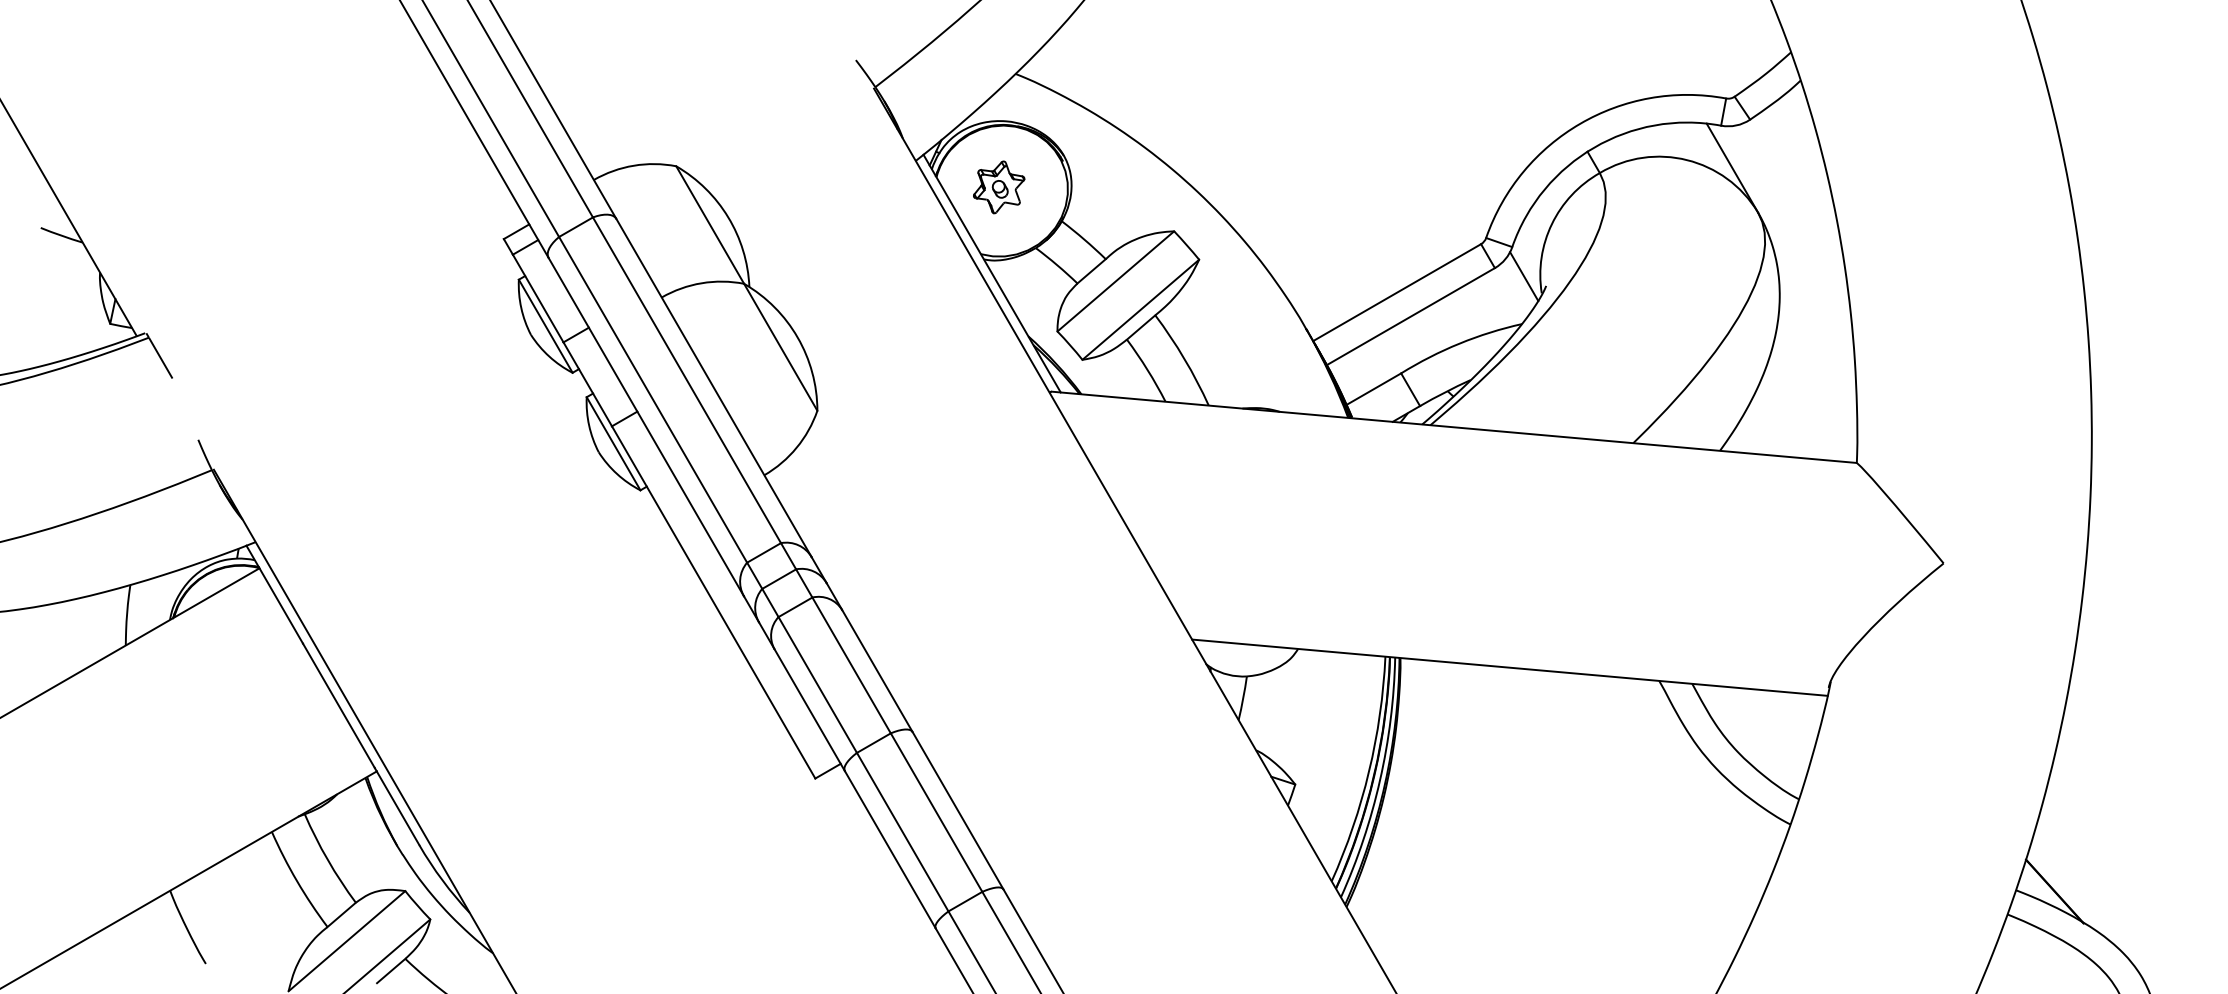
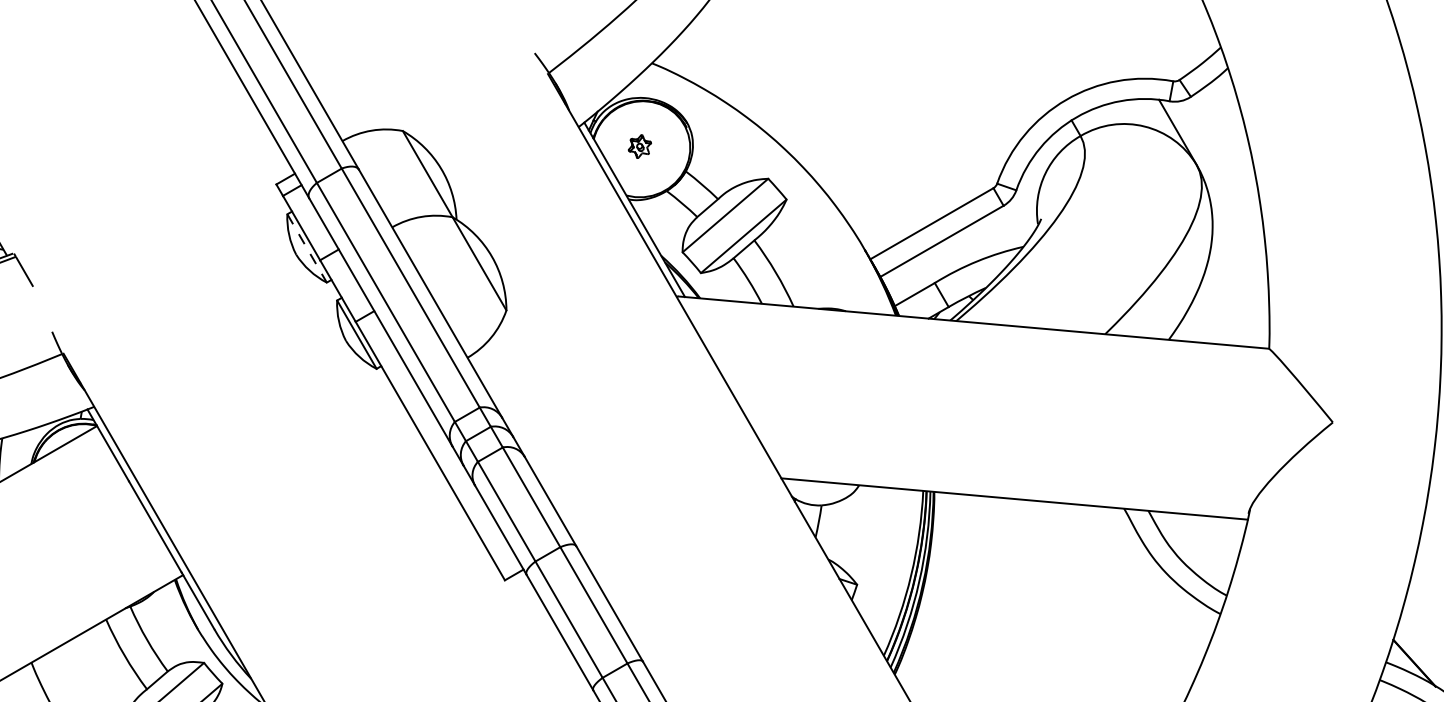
part: (999, 187) -> (640, 146), size x0.6
line: (1524, 276) -> (1025, 211), removed
line: (545, 326) -> (306, 248), solid -> dashed

